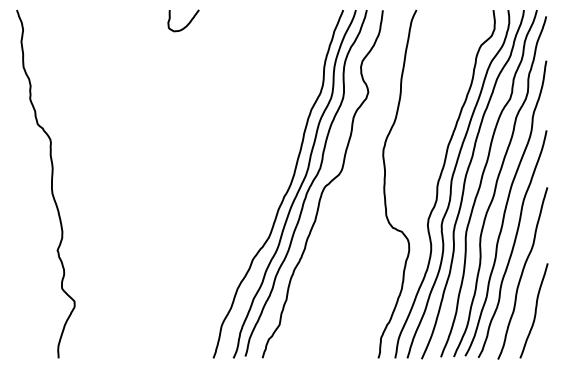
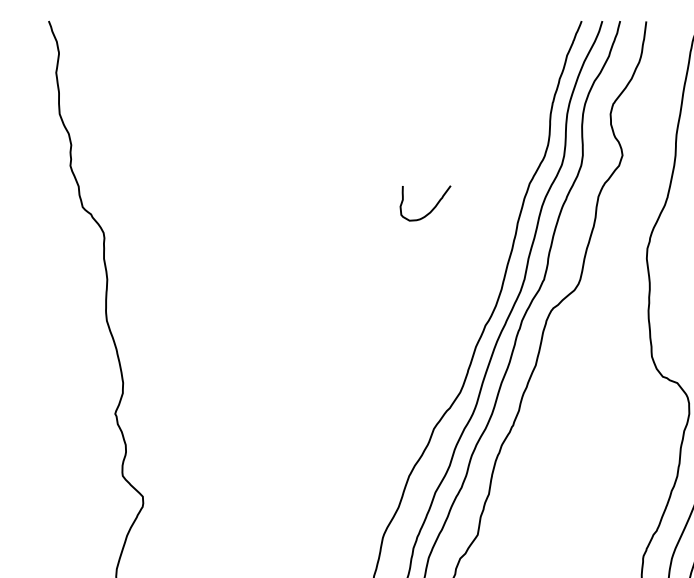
curve: (187, 23) -> (431, 207), moved

